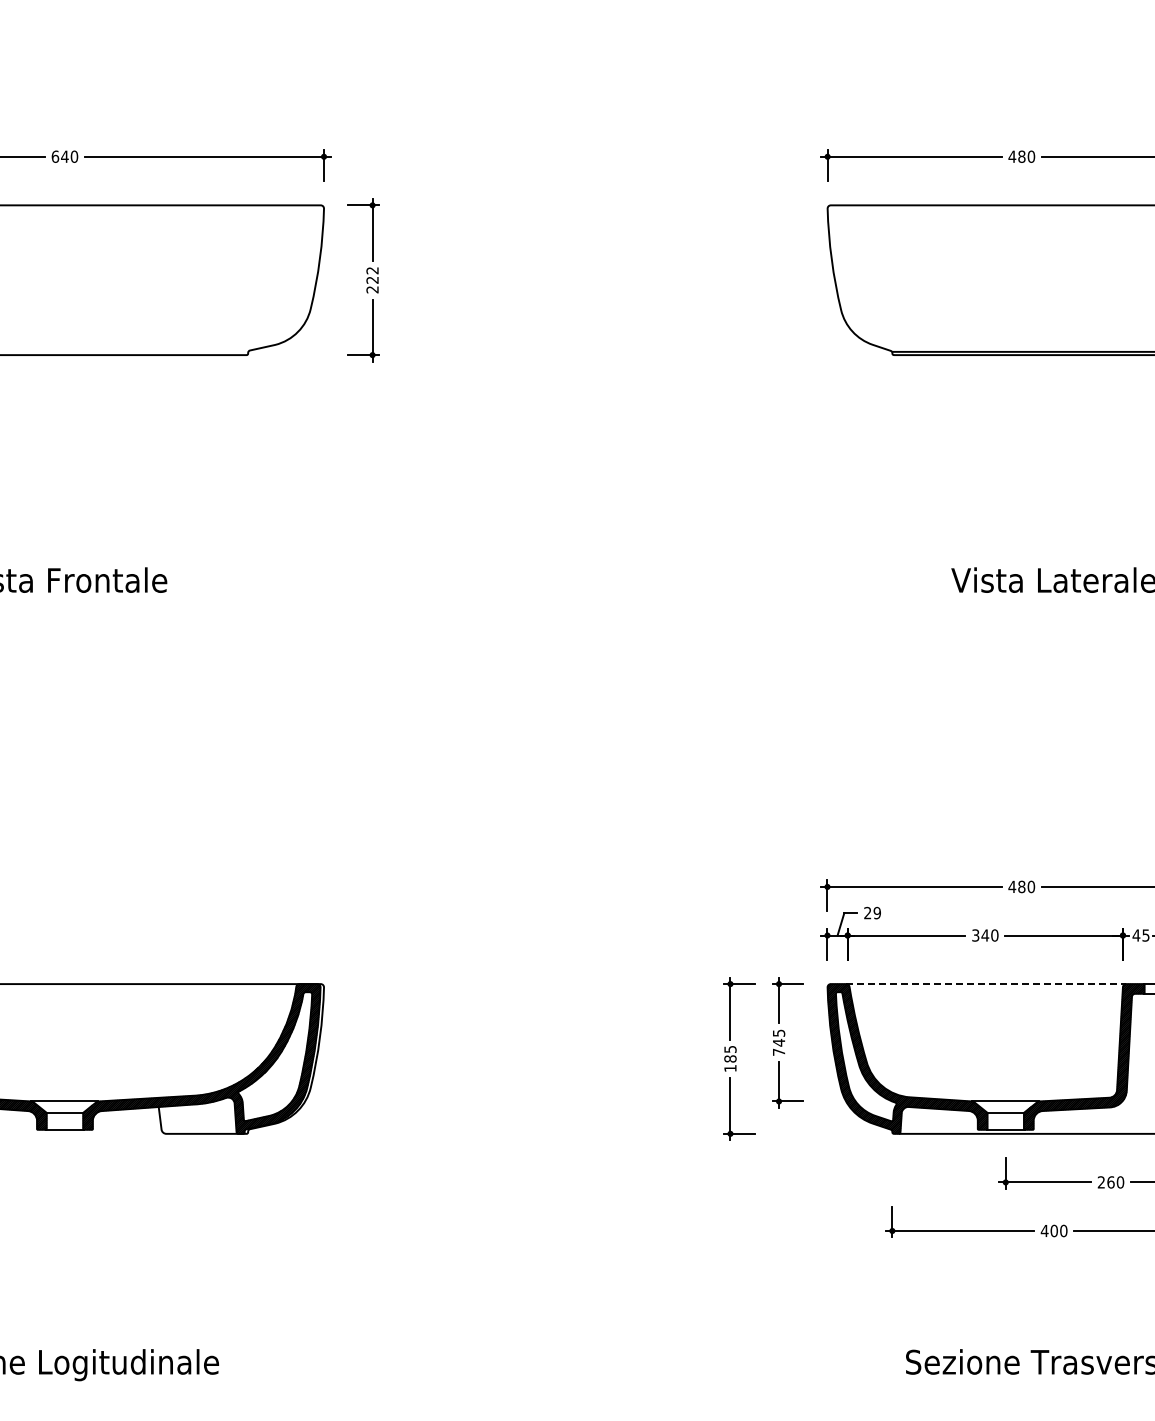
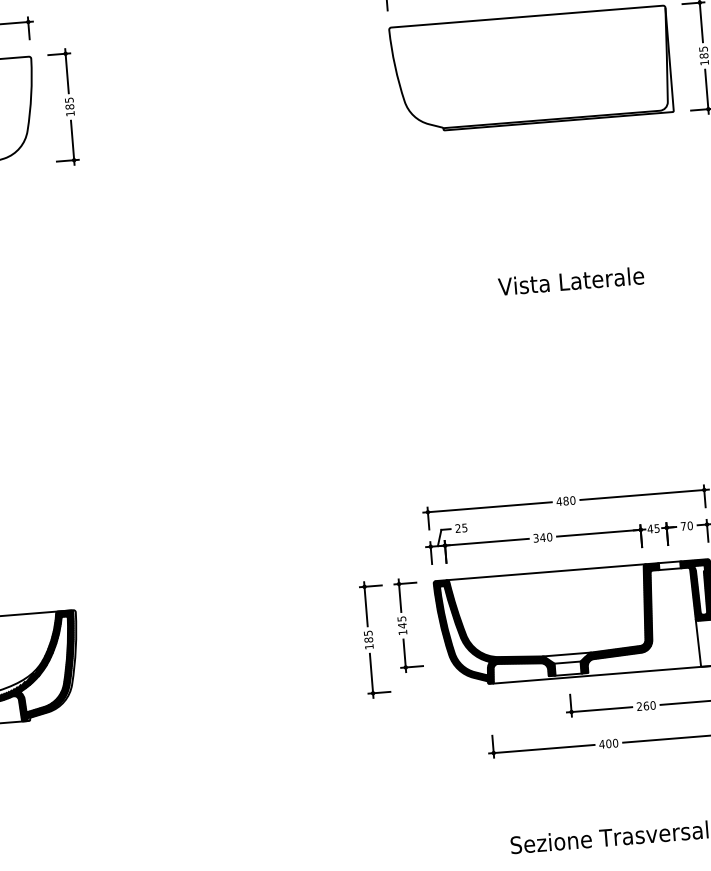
text: (372, 280) -> (69, 107), 222 -> 185
text: (876, 912) -> (464, 527), 29 -> 25
line: (986, 984) -> (546, 572), dashed -> solid
text: (779, 1051) -> (403, 631), 745 -> 145

